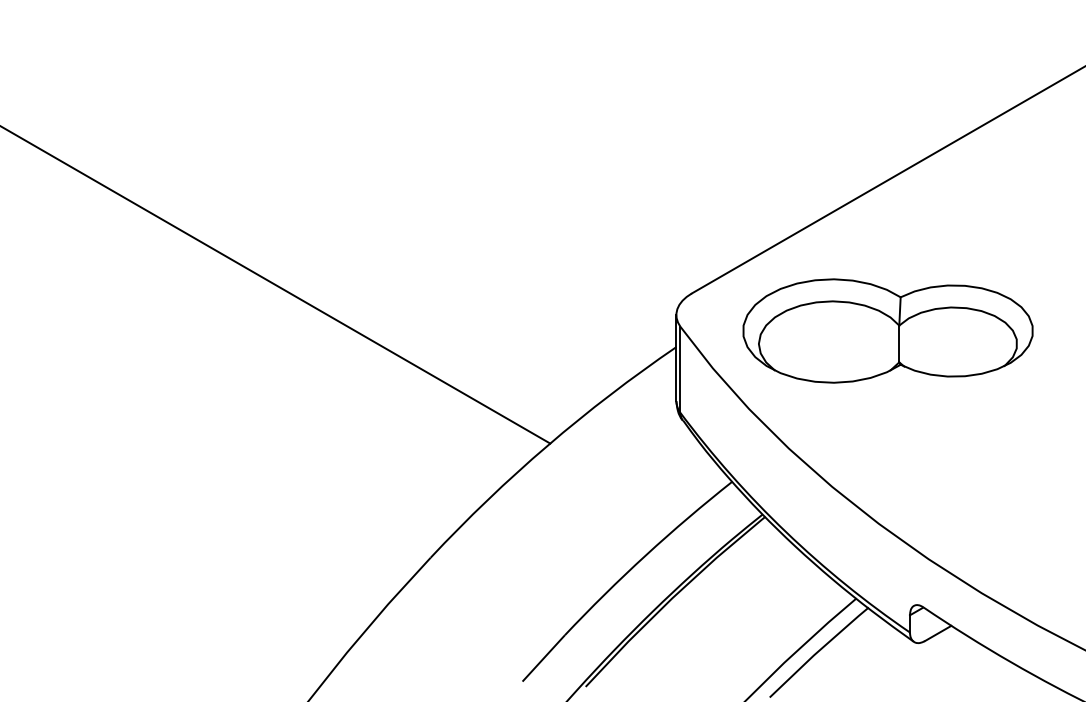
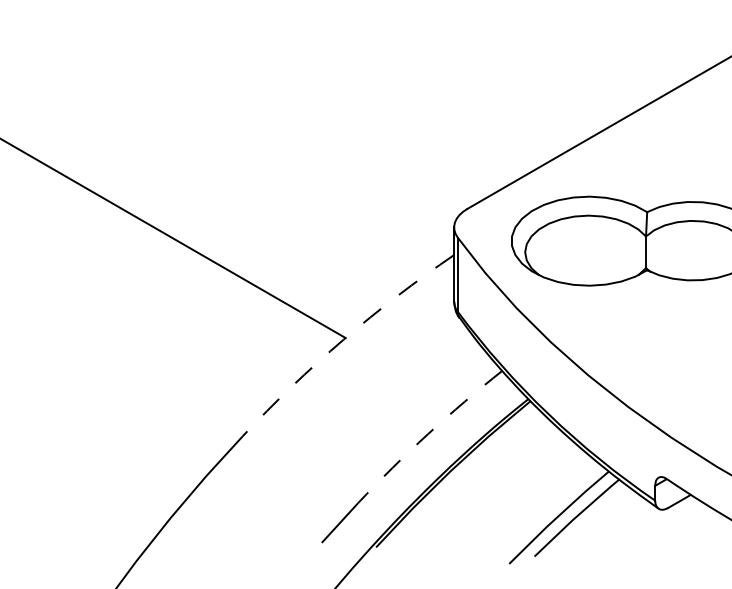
arc: (547, 445) -> (343, 339), solid -> dashed
arc: (645, 555) -> (427, 434), solid -> dashed

